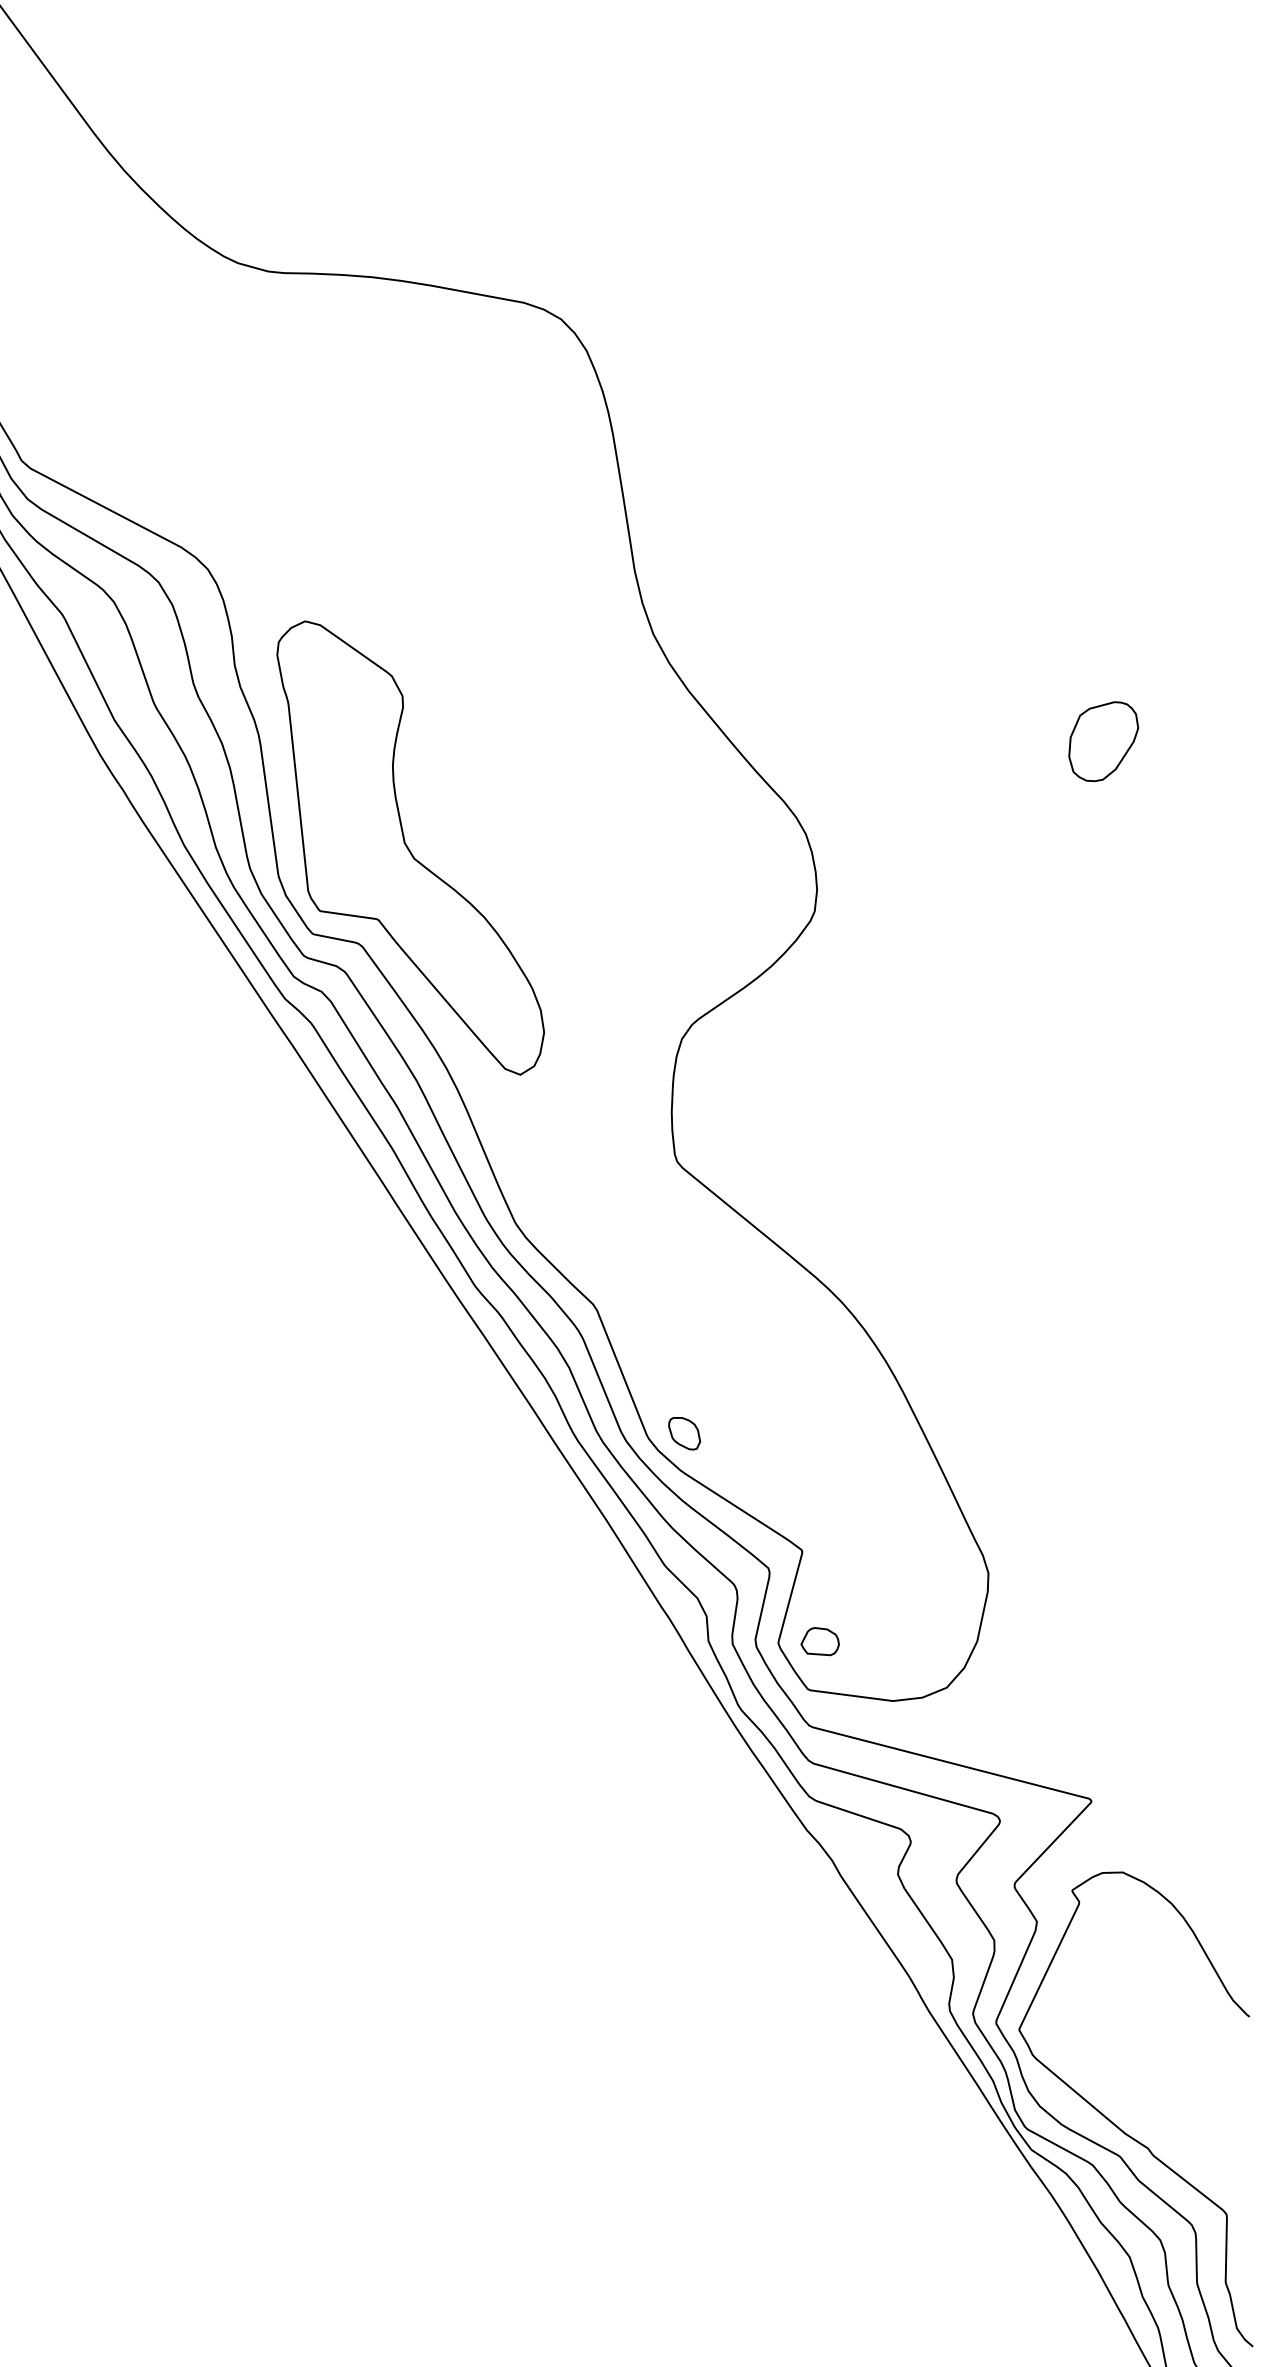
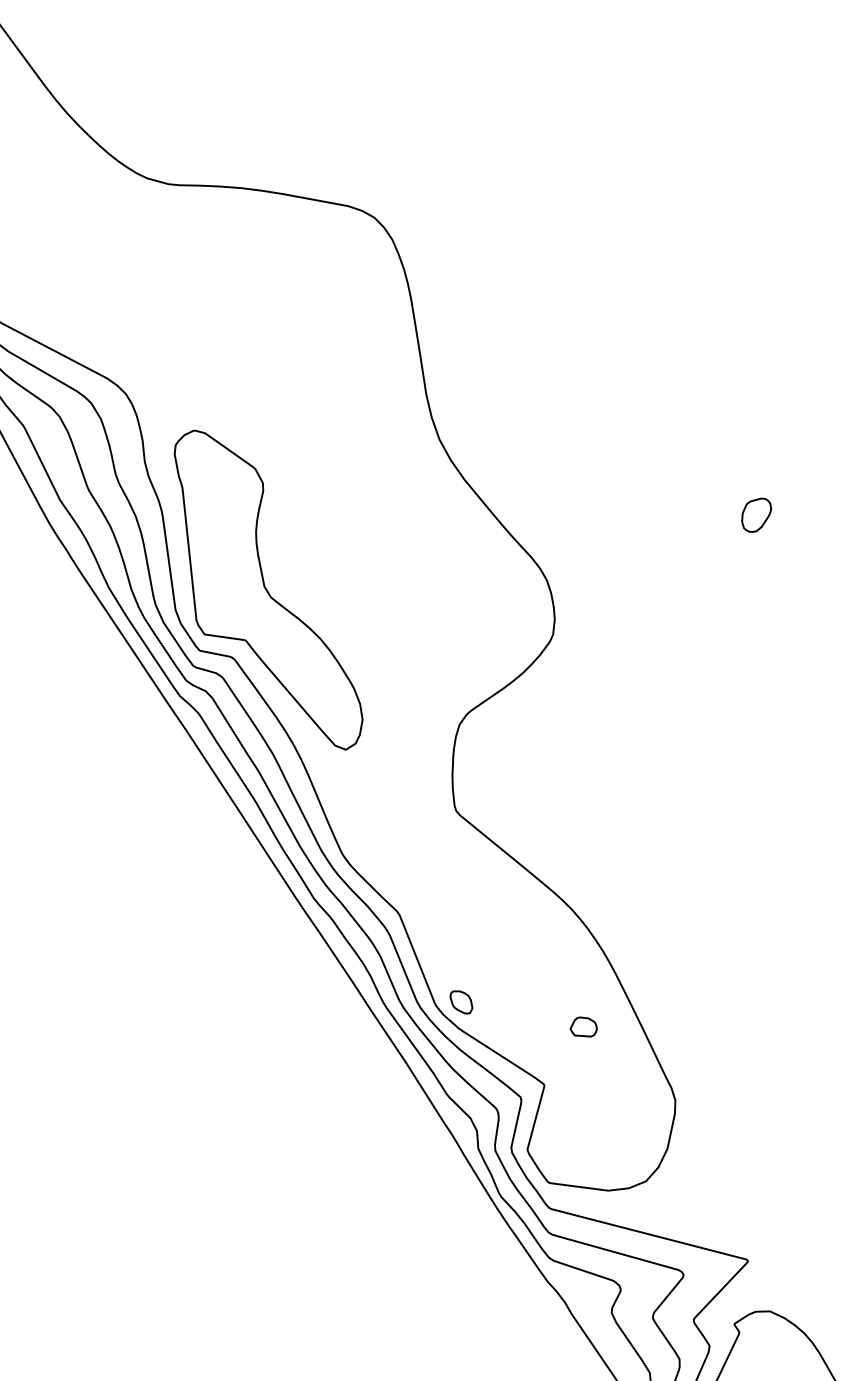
part: (1103, 741) -> (756, 515), size x0.6
part: (819, 1641) -> (583, 1026), moved

